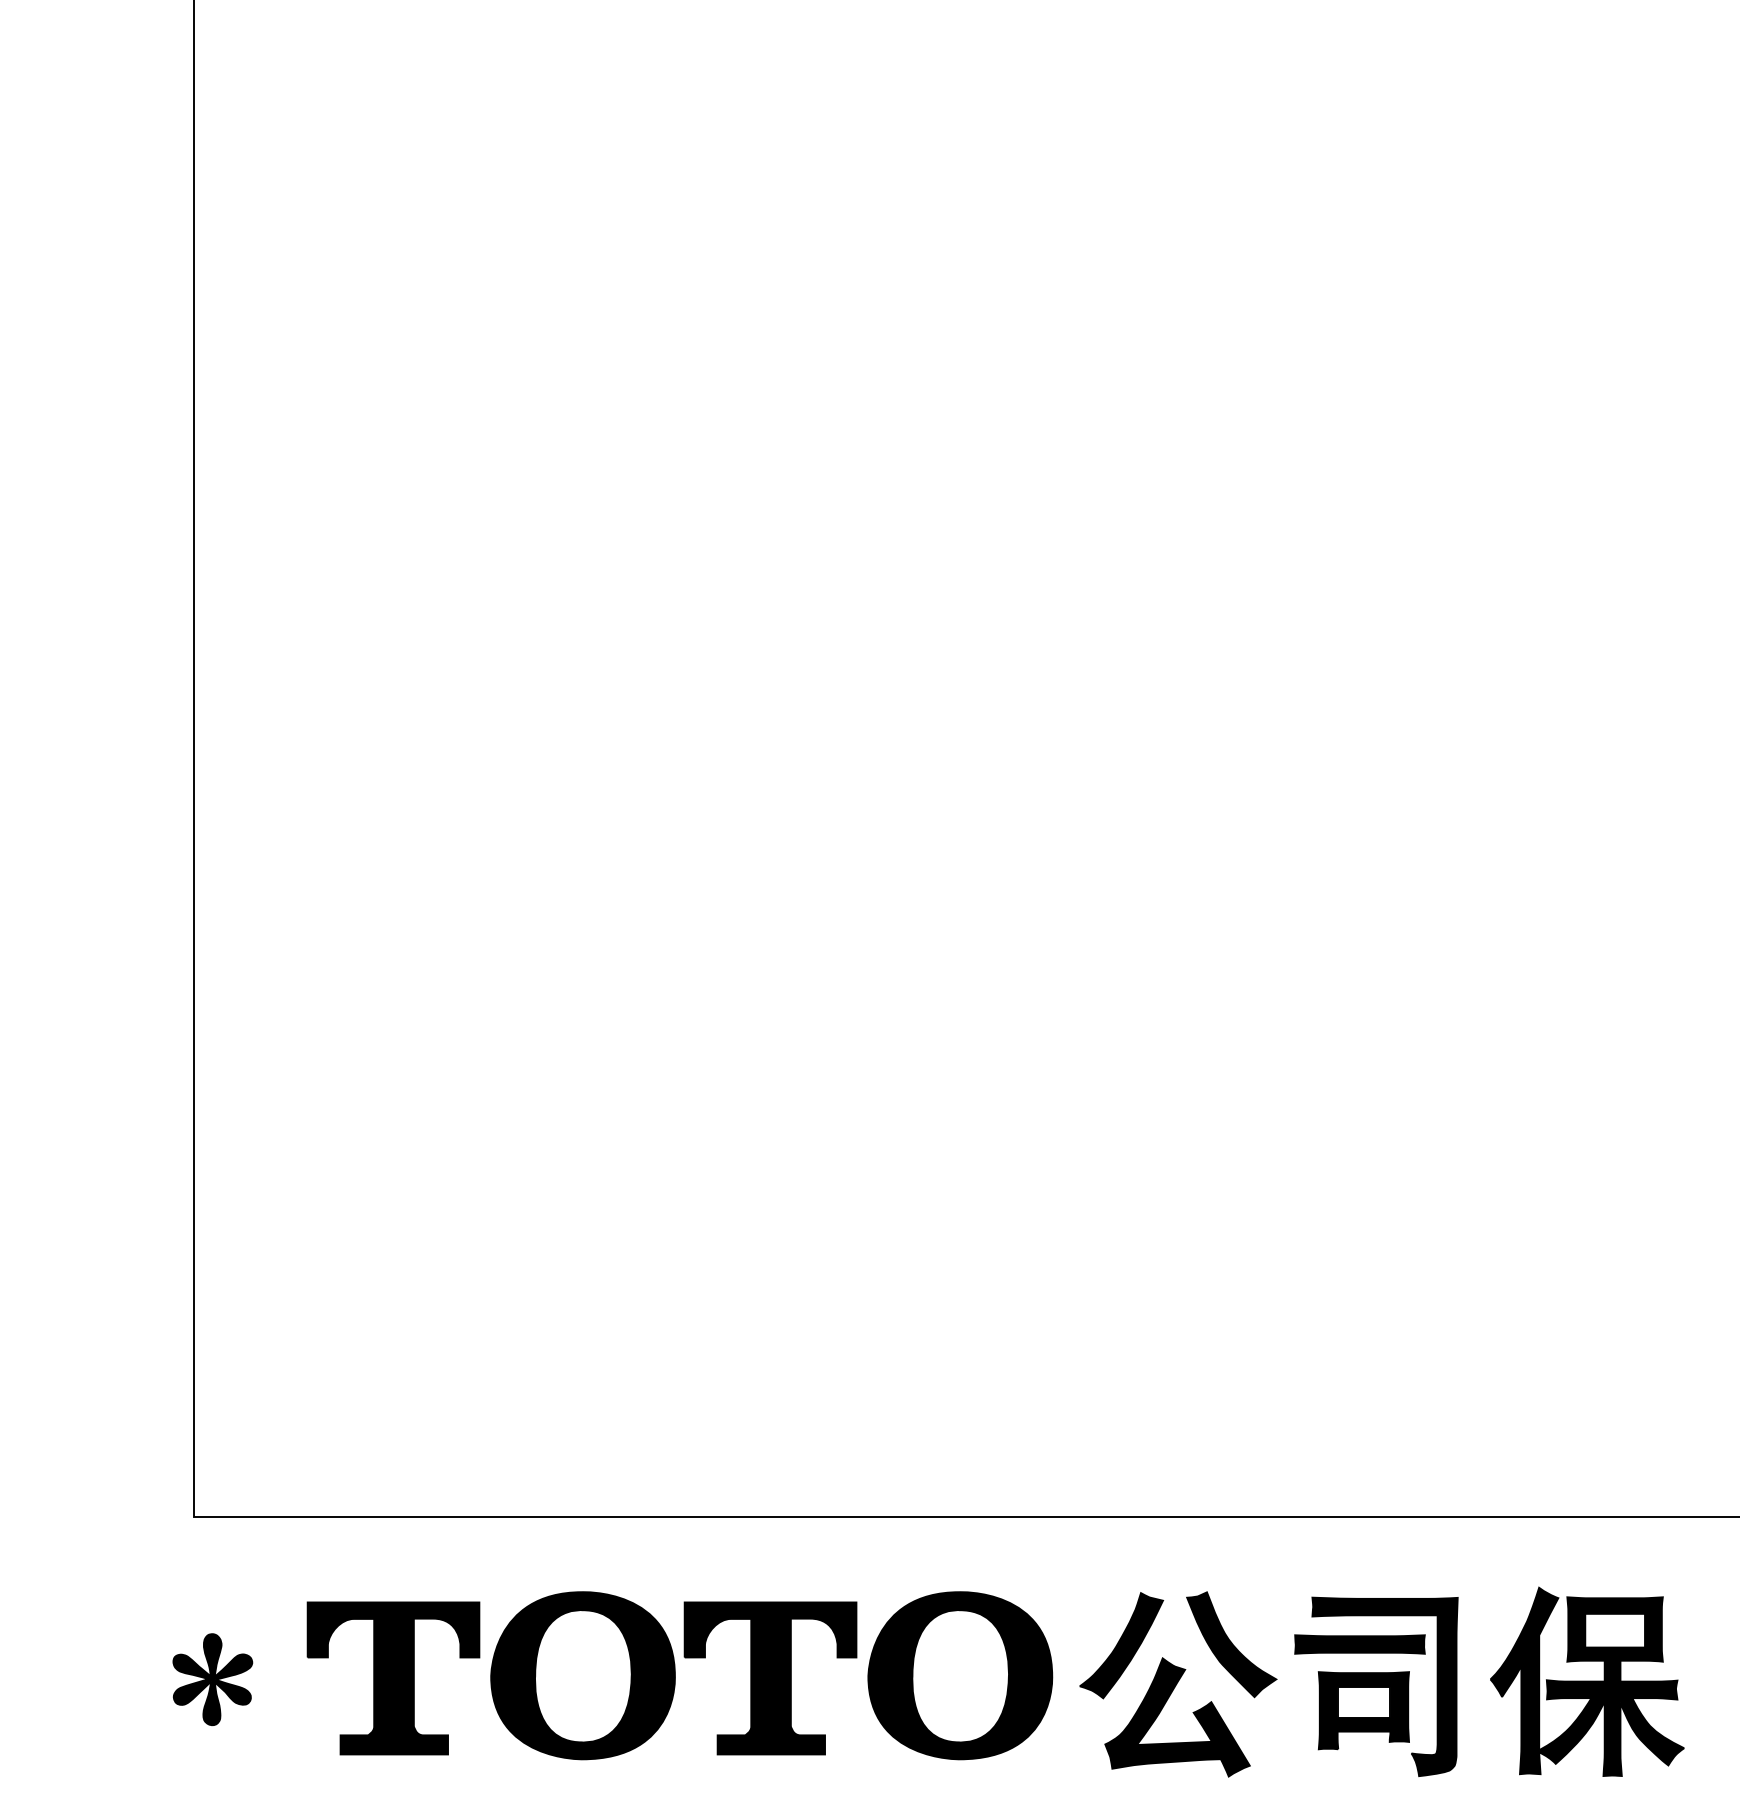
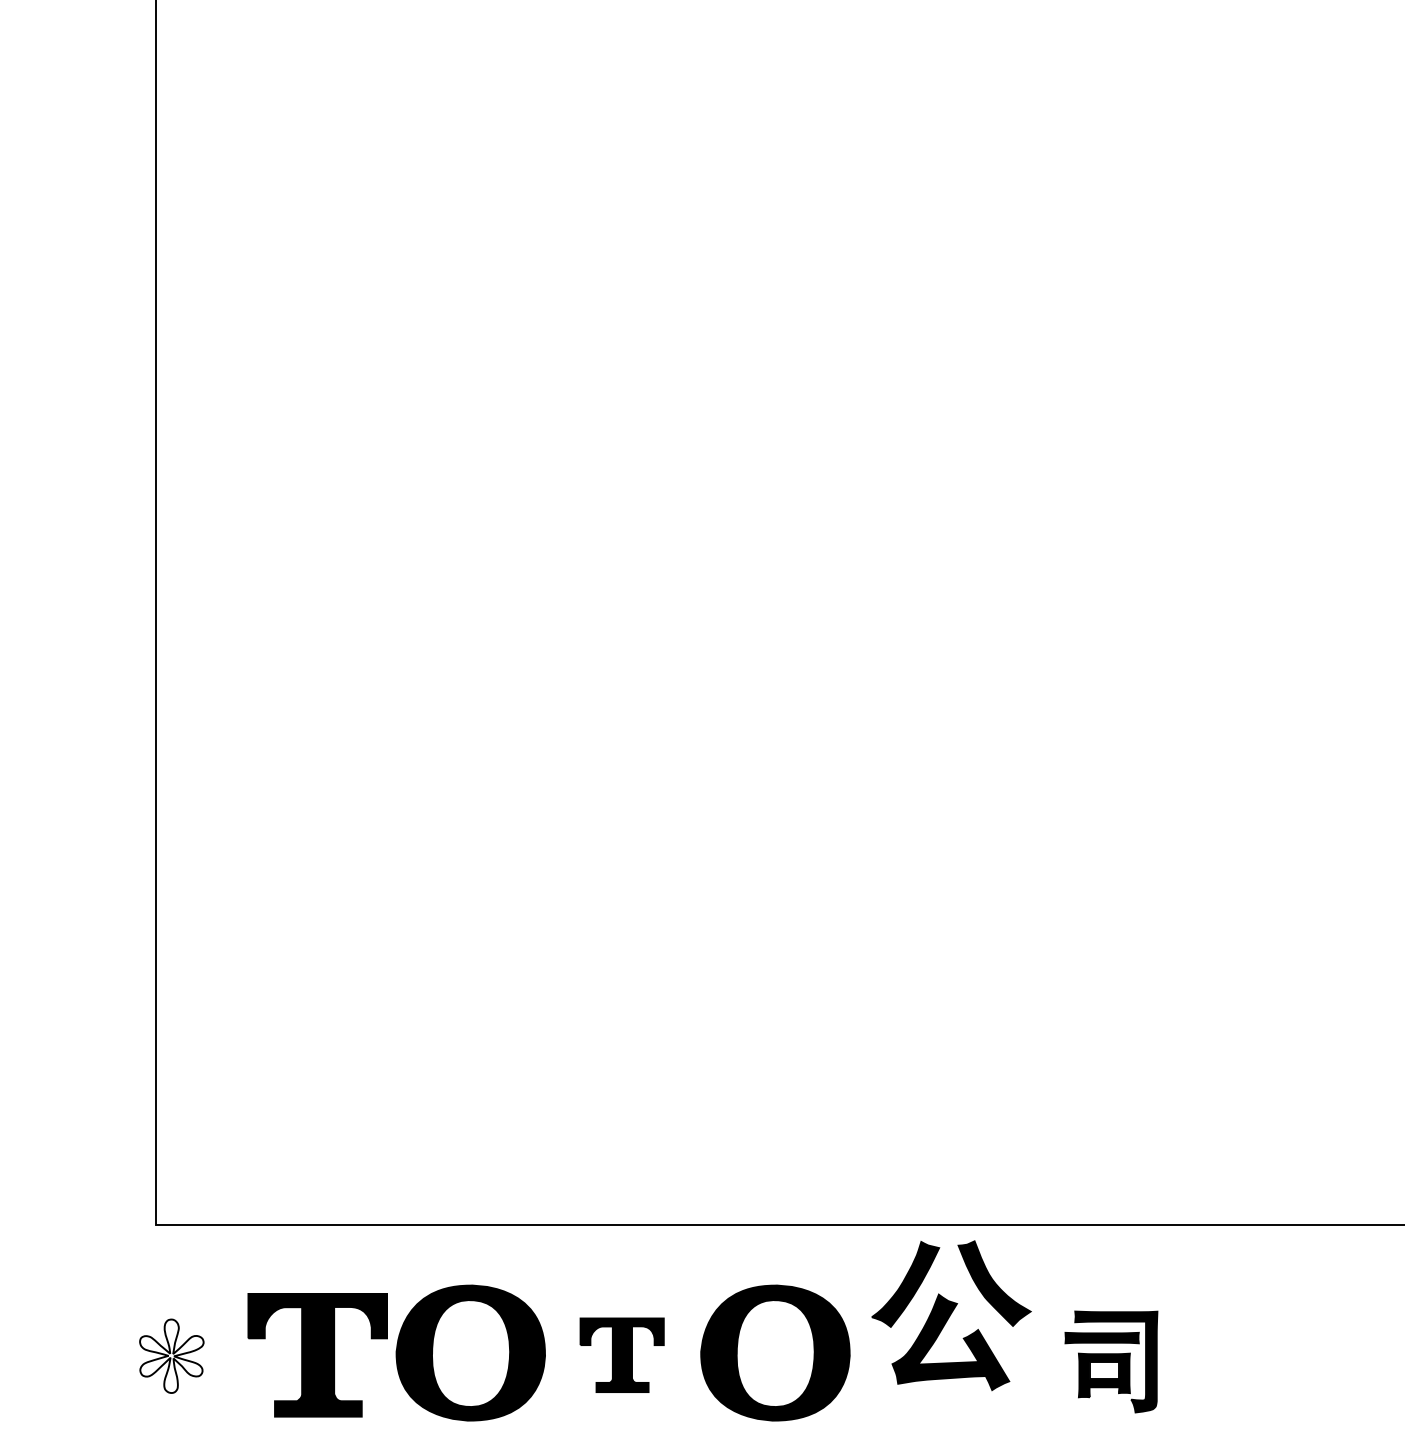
part: (770, 1678) -> (622, 1355), size x0.6
fill: (212, 1679) -> (171, 1356), removed
part: (1587, 1681) -> (1281, 1357), removed
part: (1178, 1684) -> (951, 1315), moved
part: (1376, 1686) -> (1111, 1361), size x0.7

